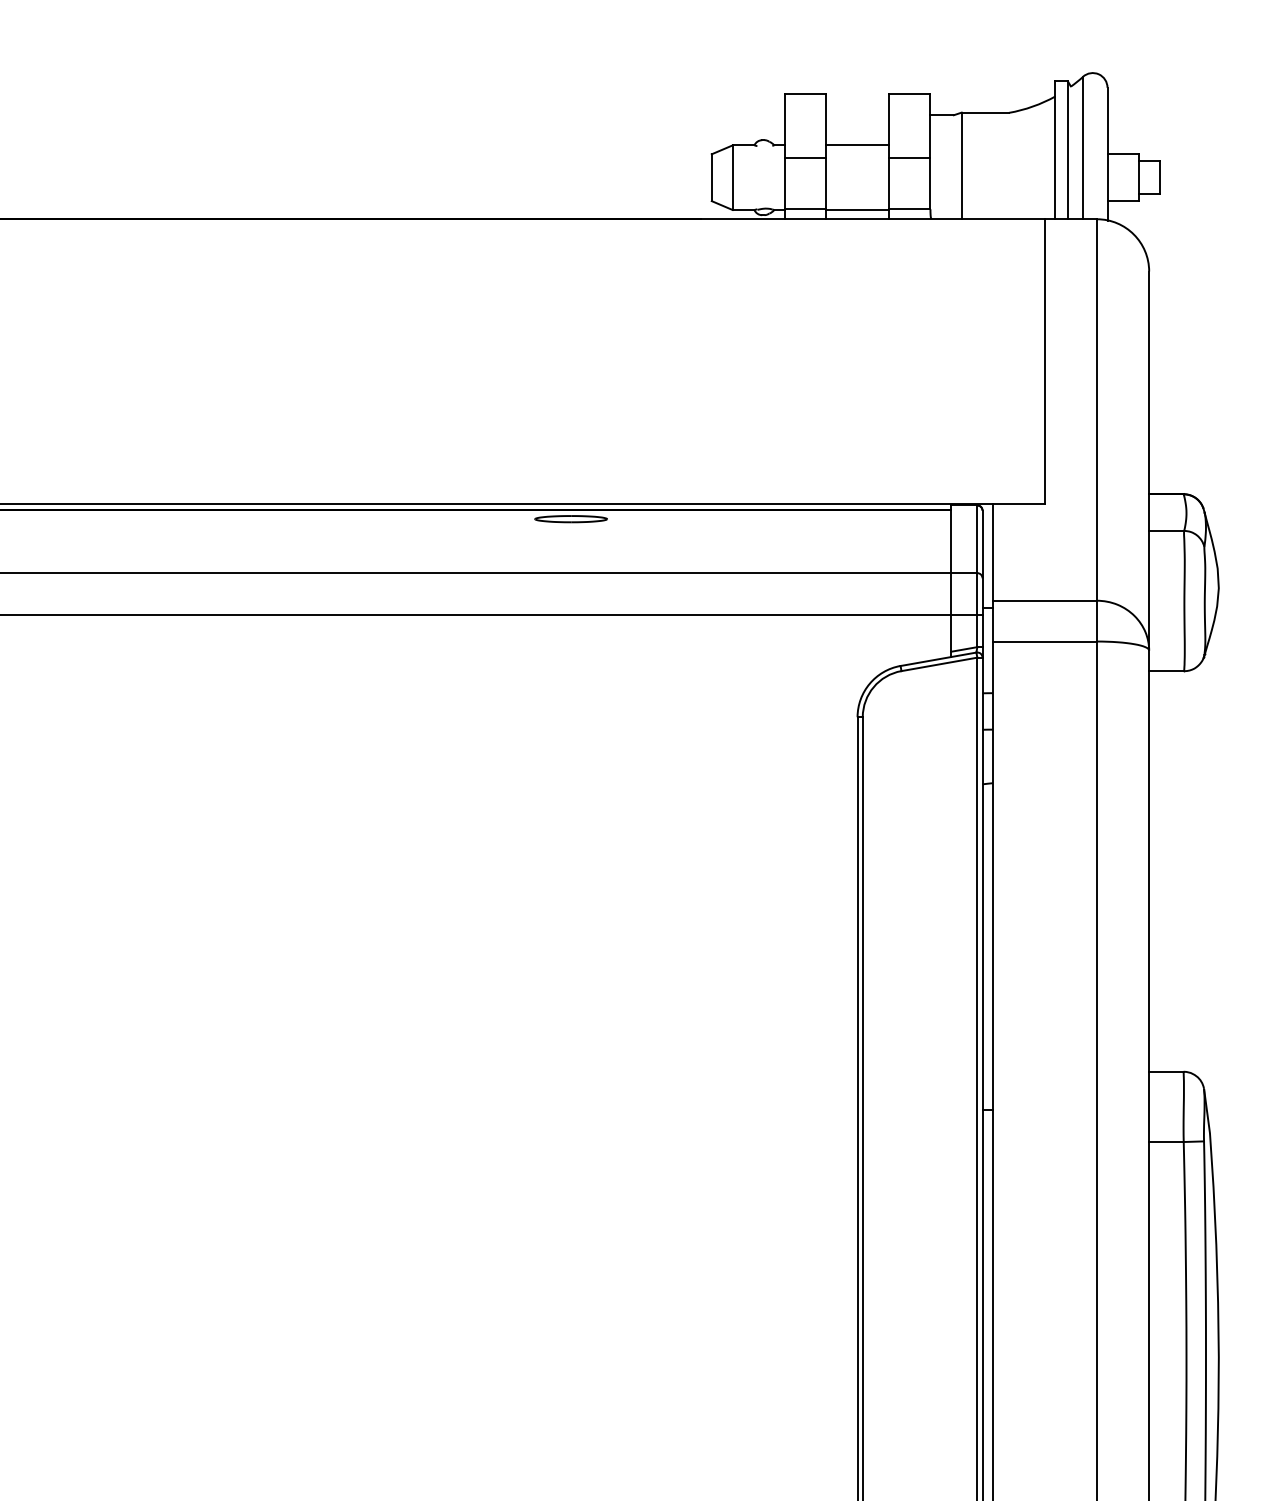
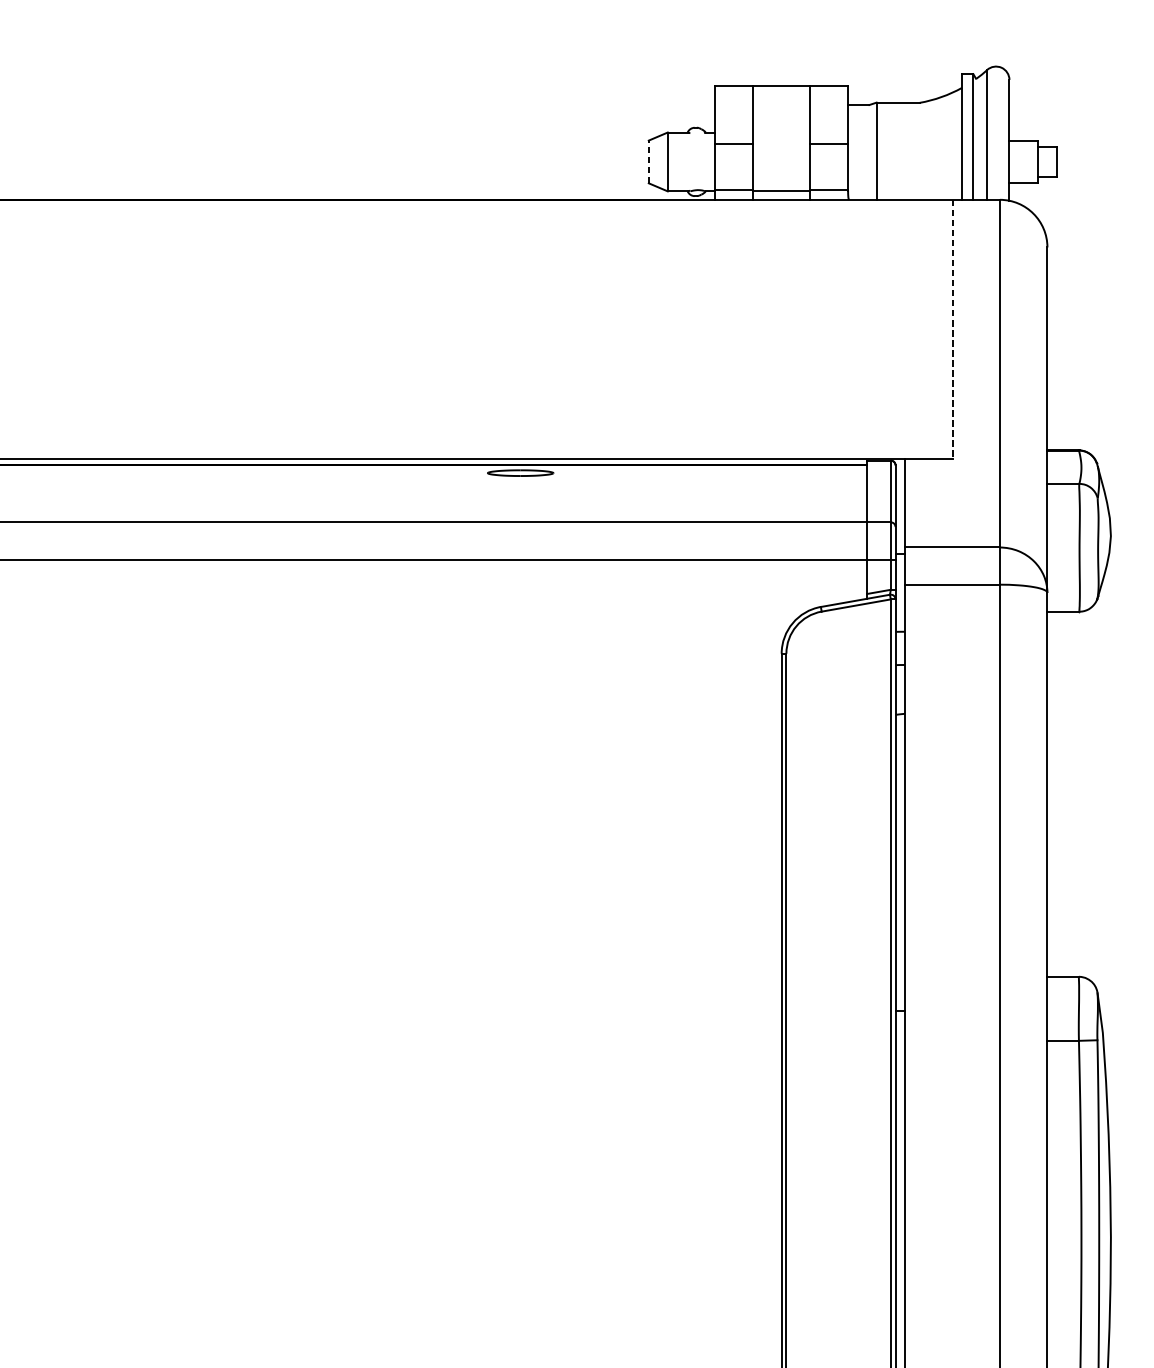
line: (857, 145) -> (781, 86), moved
line: (711, 177) -> (648, 161), solid -> dashed
line: (1045, 362) -> (952, 330), solid -> dashed

